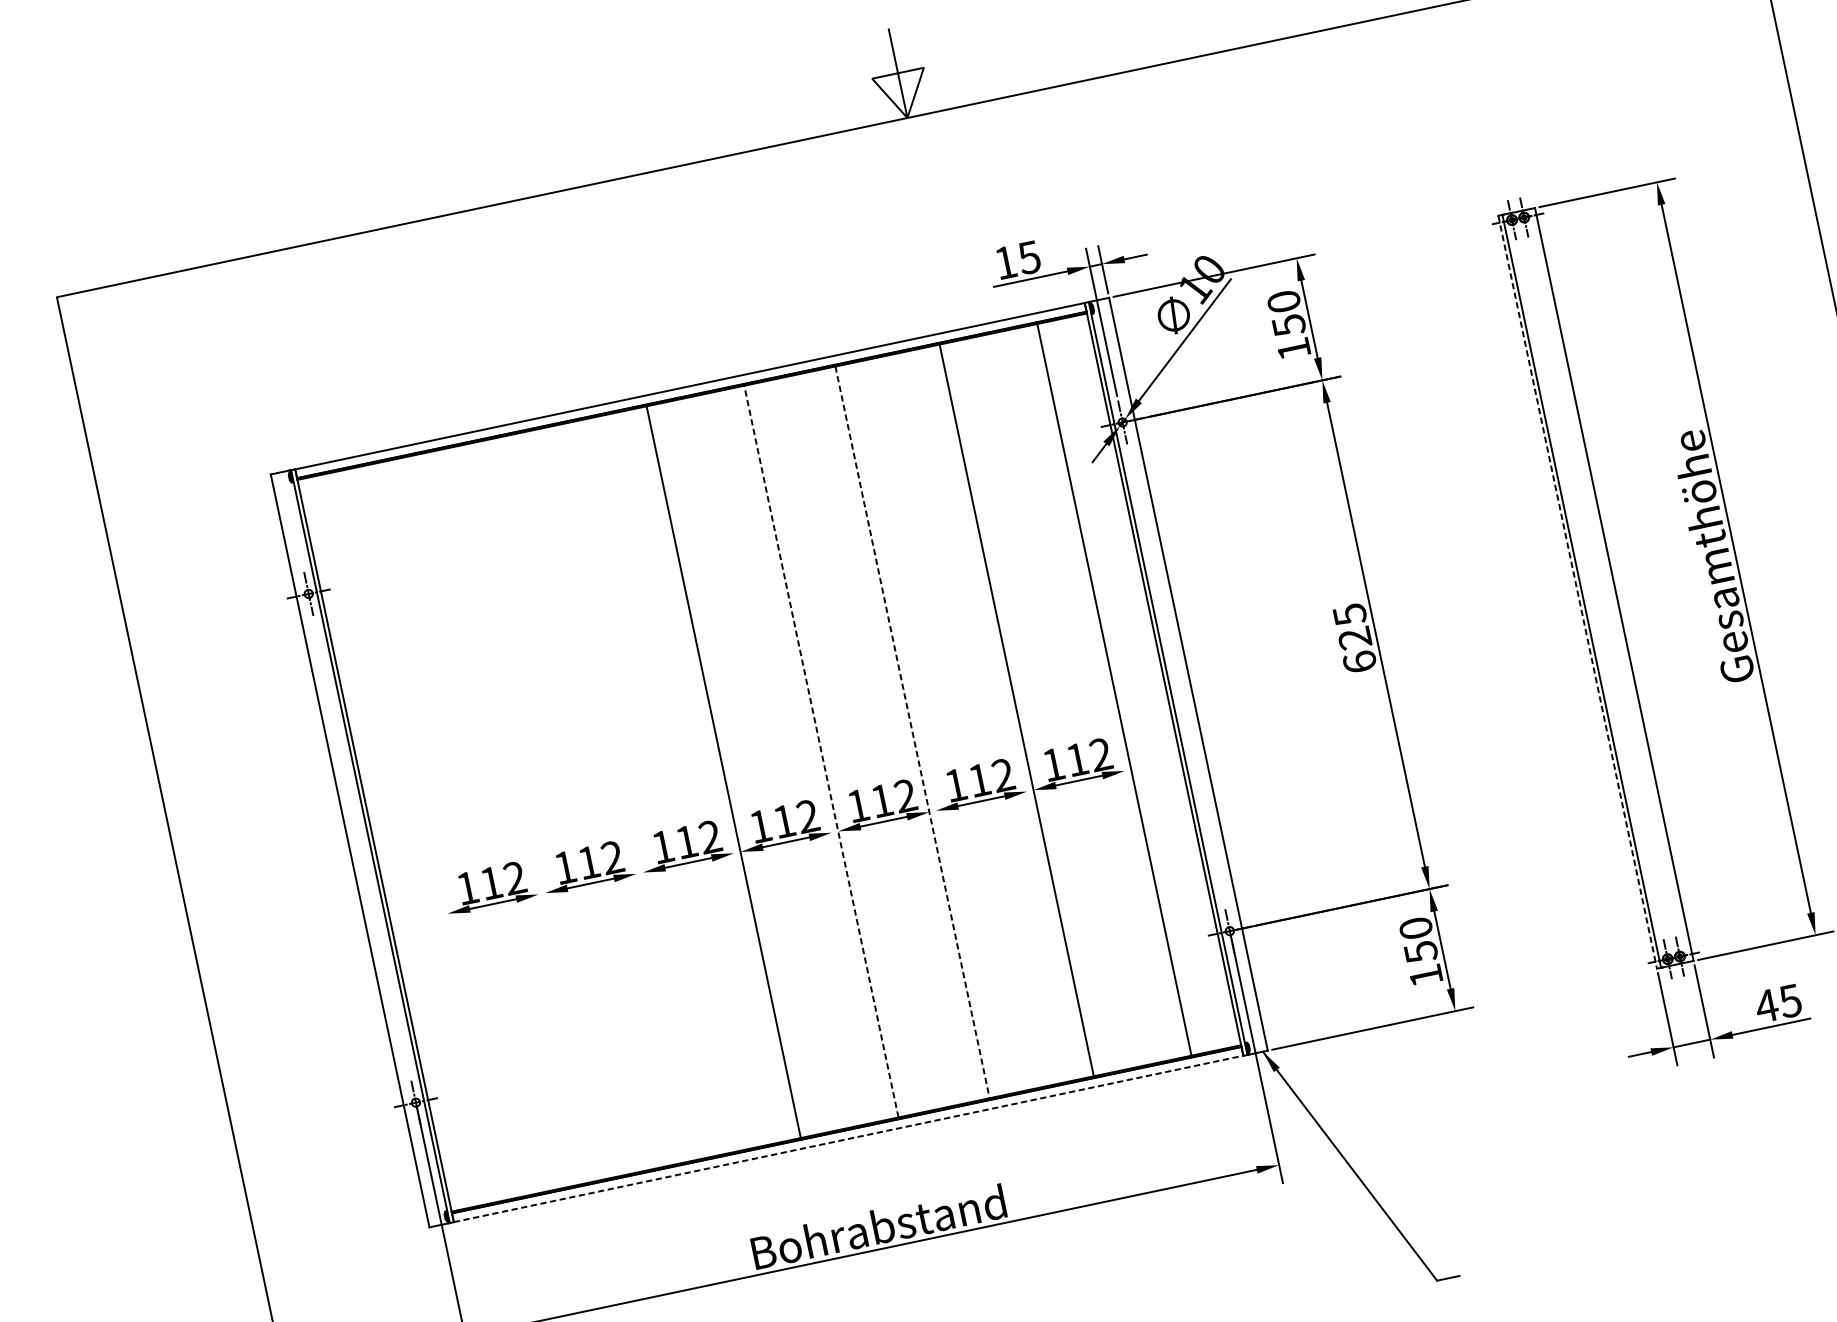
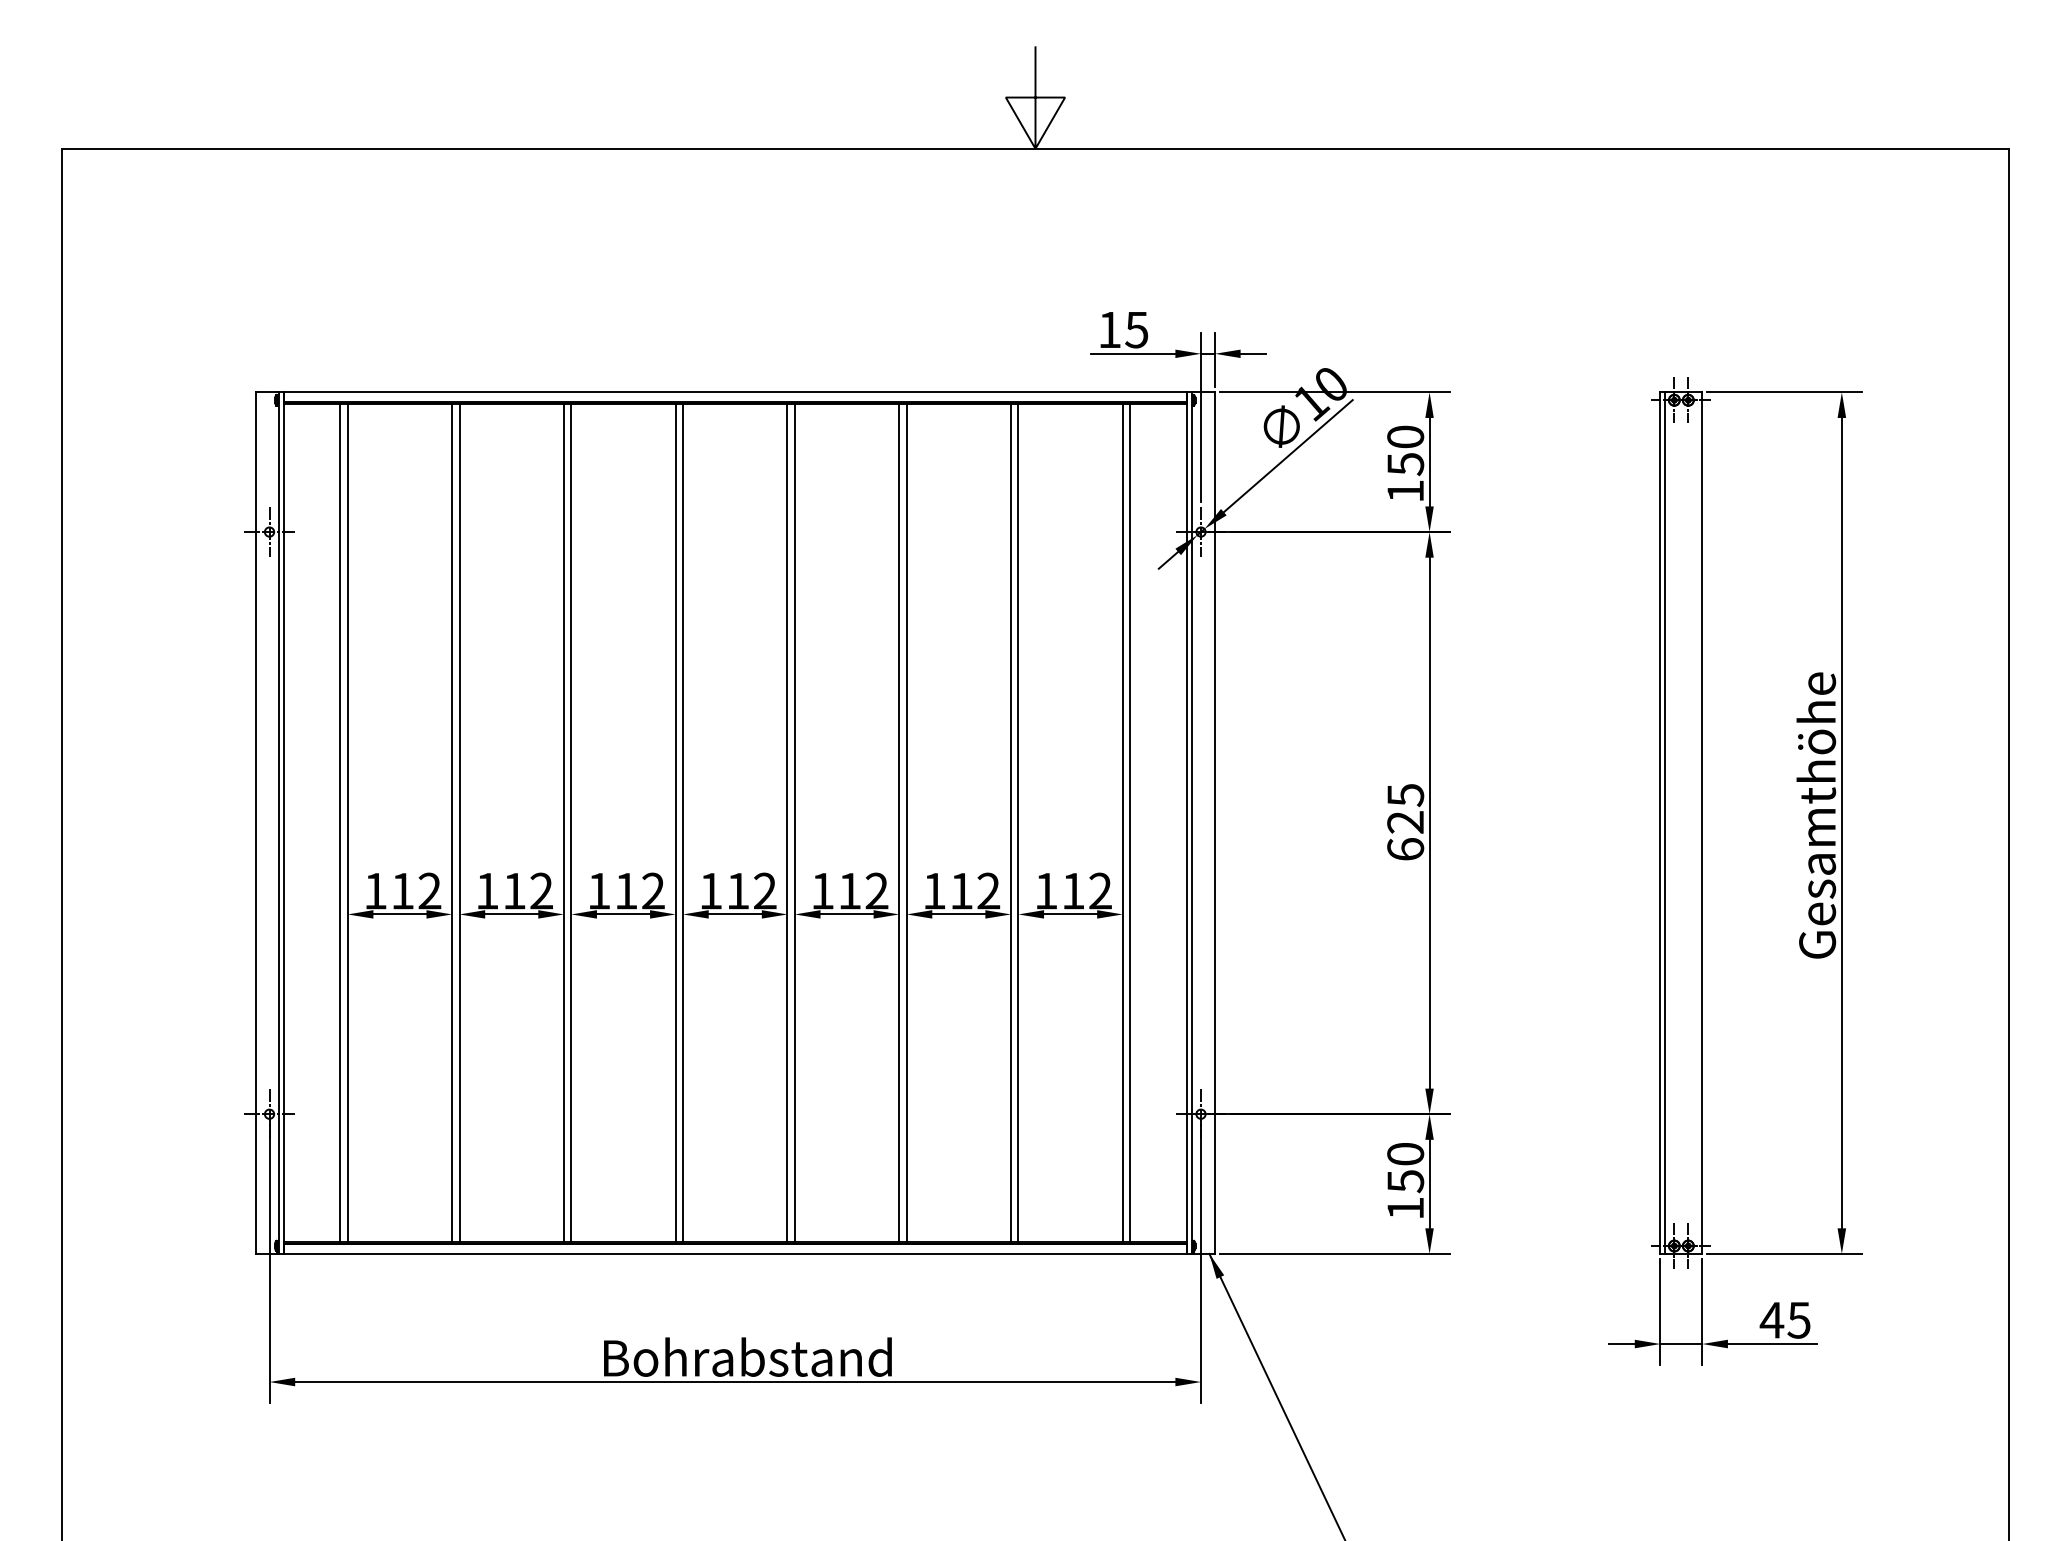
line: (1577, 592) -> (1660, 823), dashed -> solid
line: (1107, 690) -> (1122, 822), added
line: (1009, 711) -> (1010, 822), added
line: (918, 730) -> (906, 822), added
line: (912, 732) -> (899, 823), dashed -> solid
line: (821, 751) -> (794, 823), dashed -> solid
line: (814, 752) -> (787, 822), added
line: (716, 773) -> (675, 822), added
line: (626, 792) -> (571, 822), added
line: (619, 793) -> (563, 822), added
line: (528, 812) -> (459, 822), added
line: (522, 814) -> (452, 822), added
line: (430, 833) -> (347, 822), added
line: (424, 834) -> (340, 822), added
line: (848, 1138) -> (735, 1253), dashed -> solid

